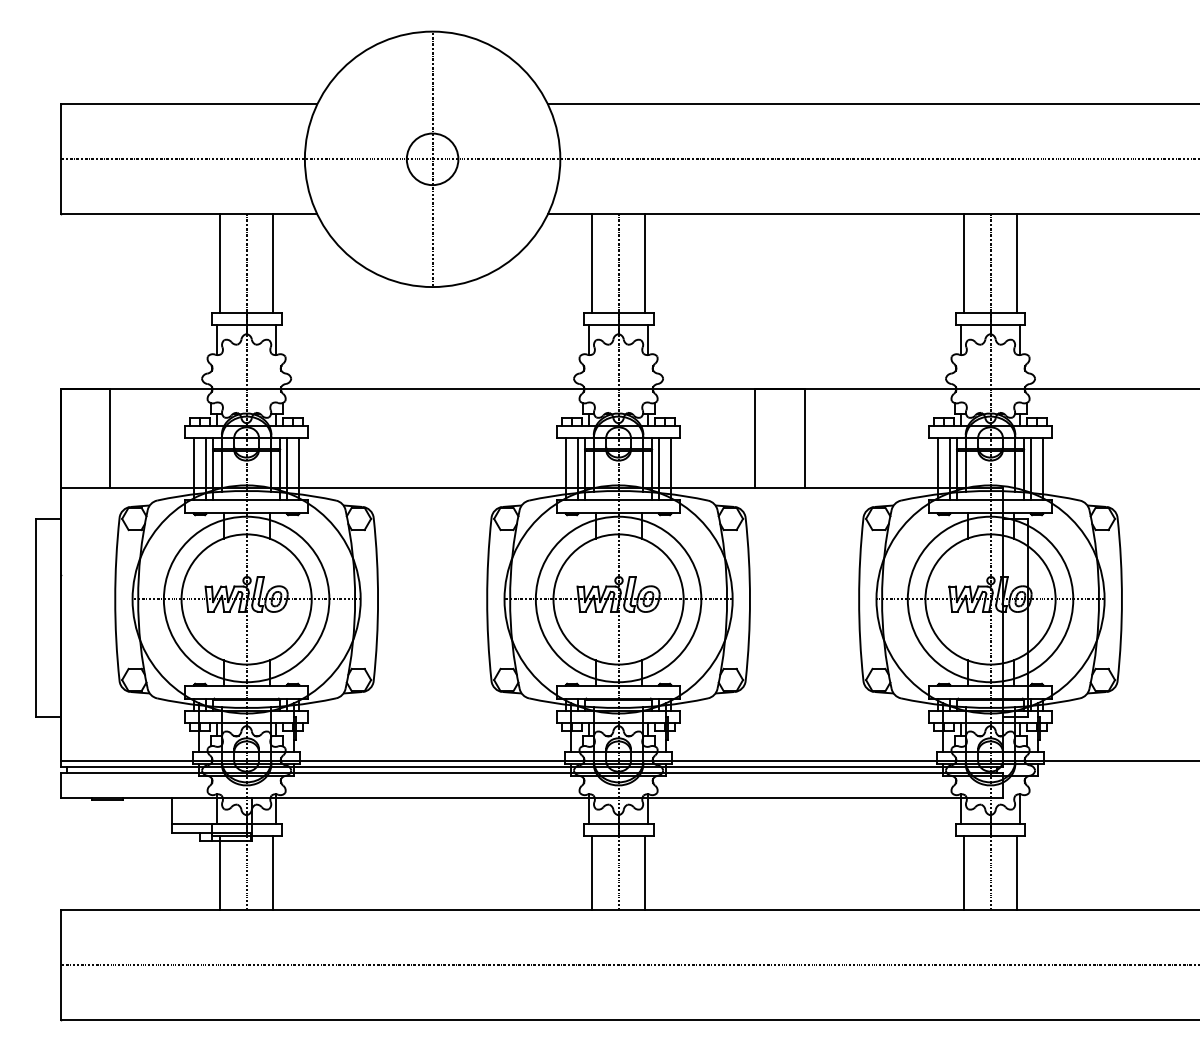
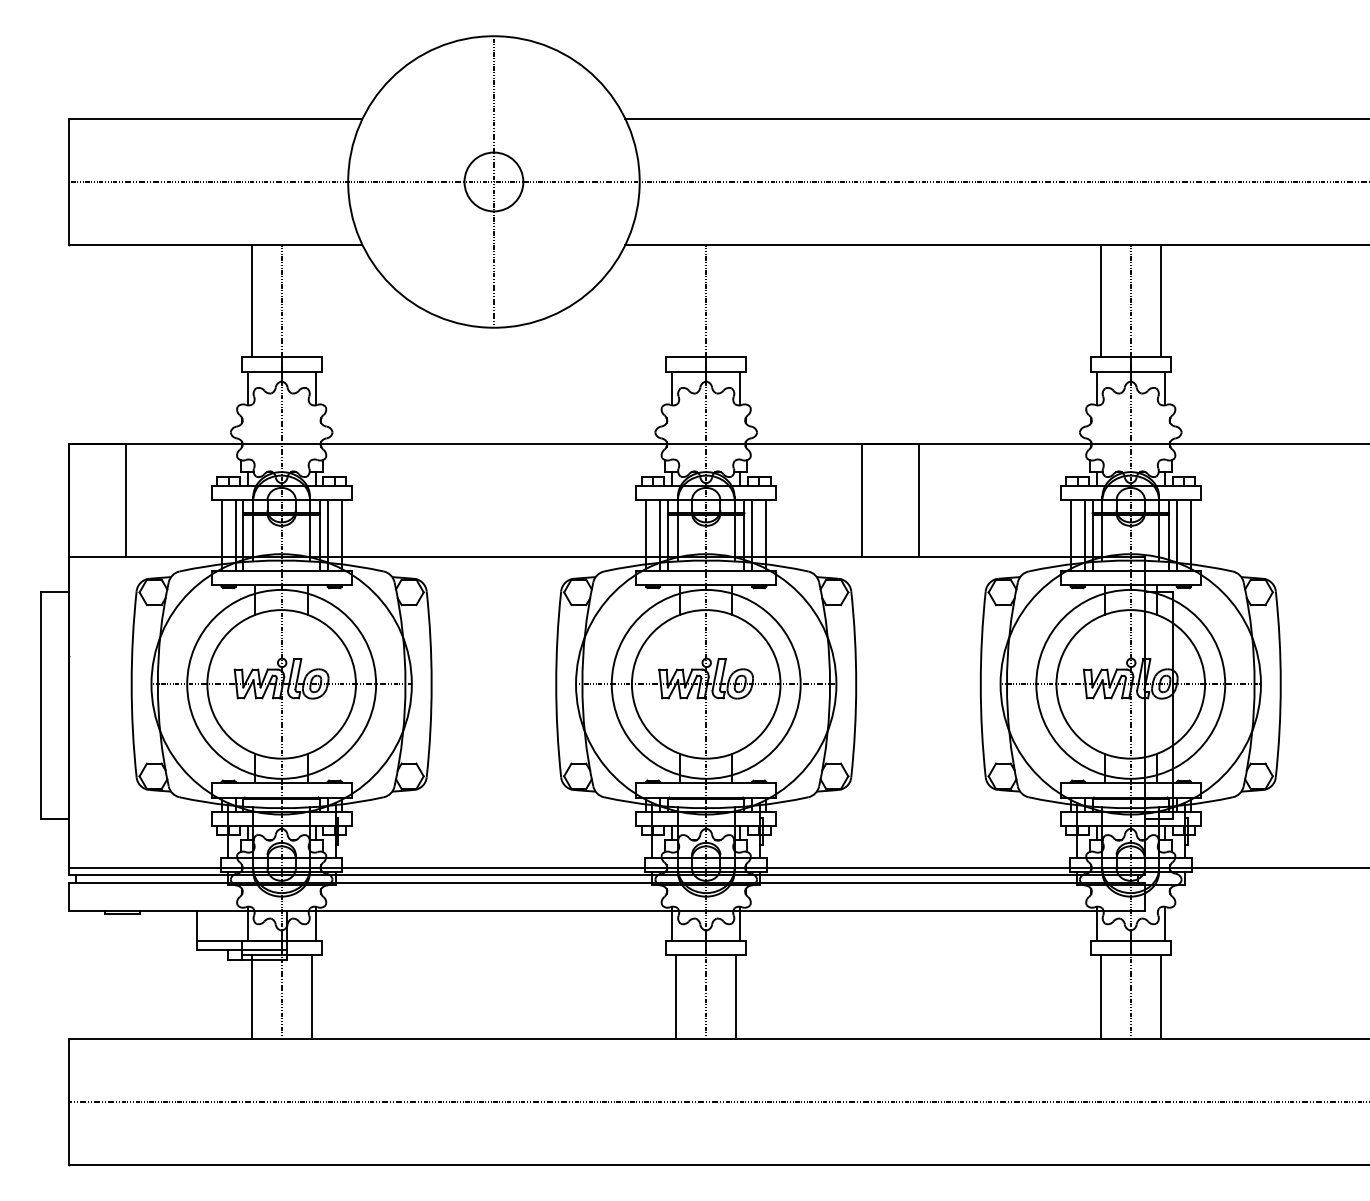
line: (272, 263) -> (311, 300), removed
line: (592, 263) -> (676, 300), removed
line: (645, 263) -> (736, 300), removed

